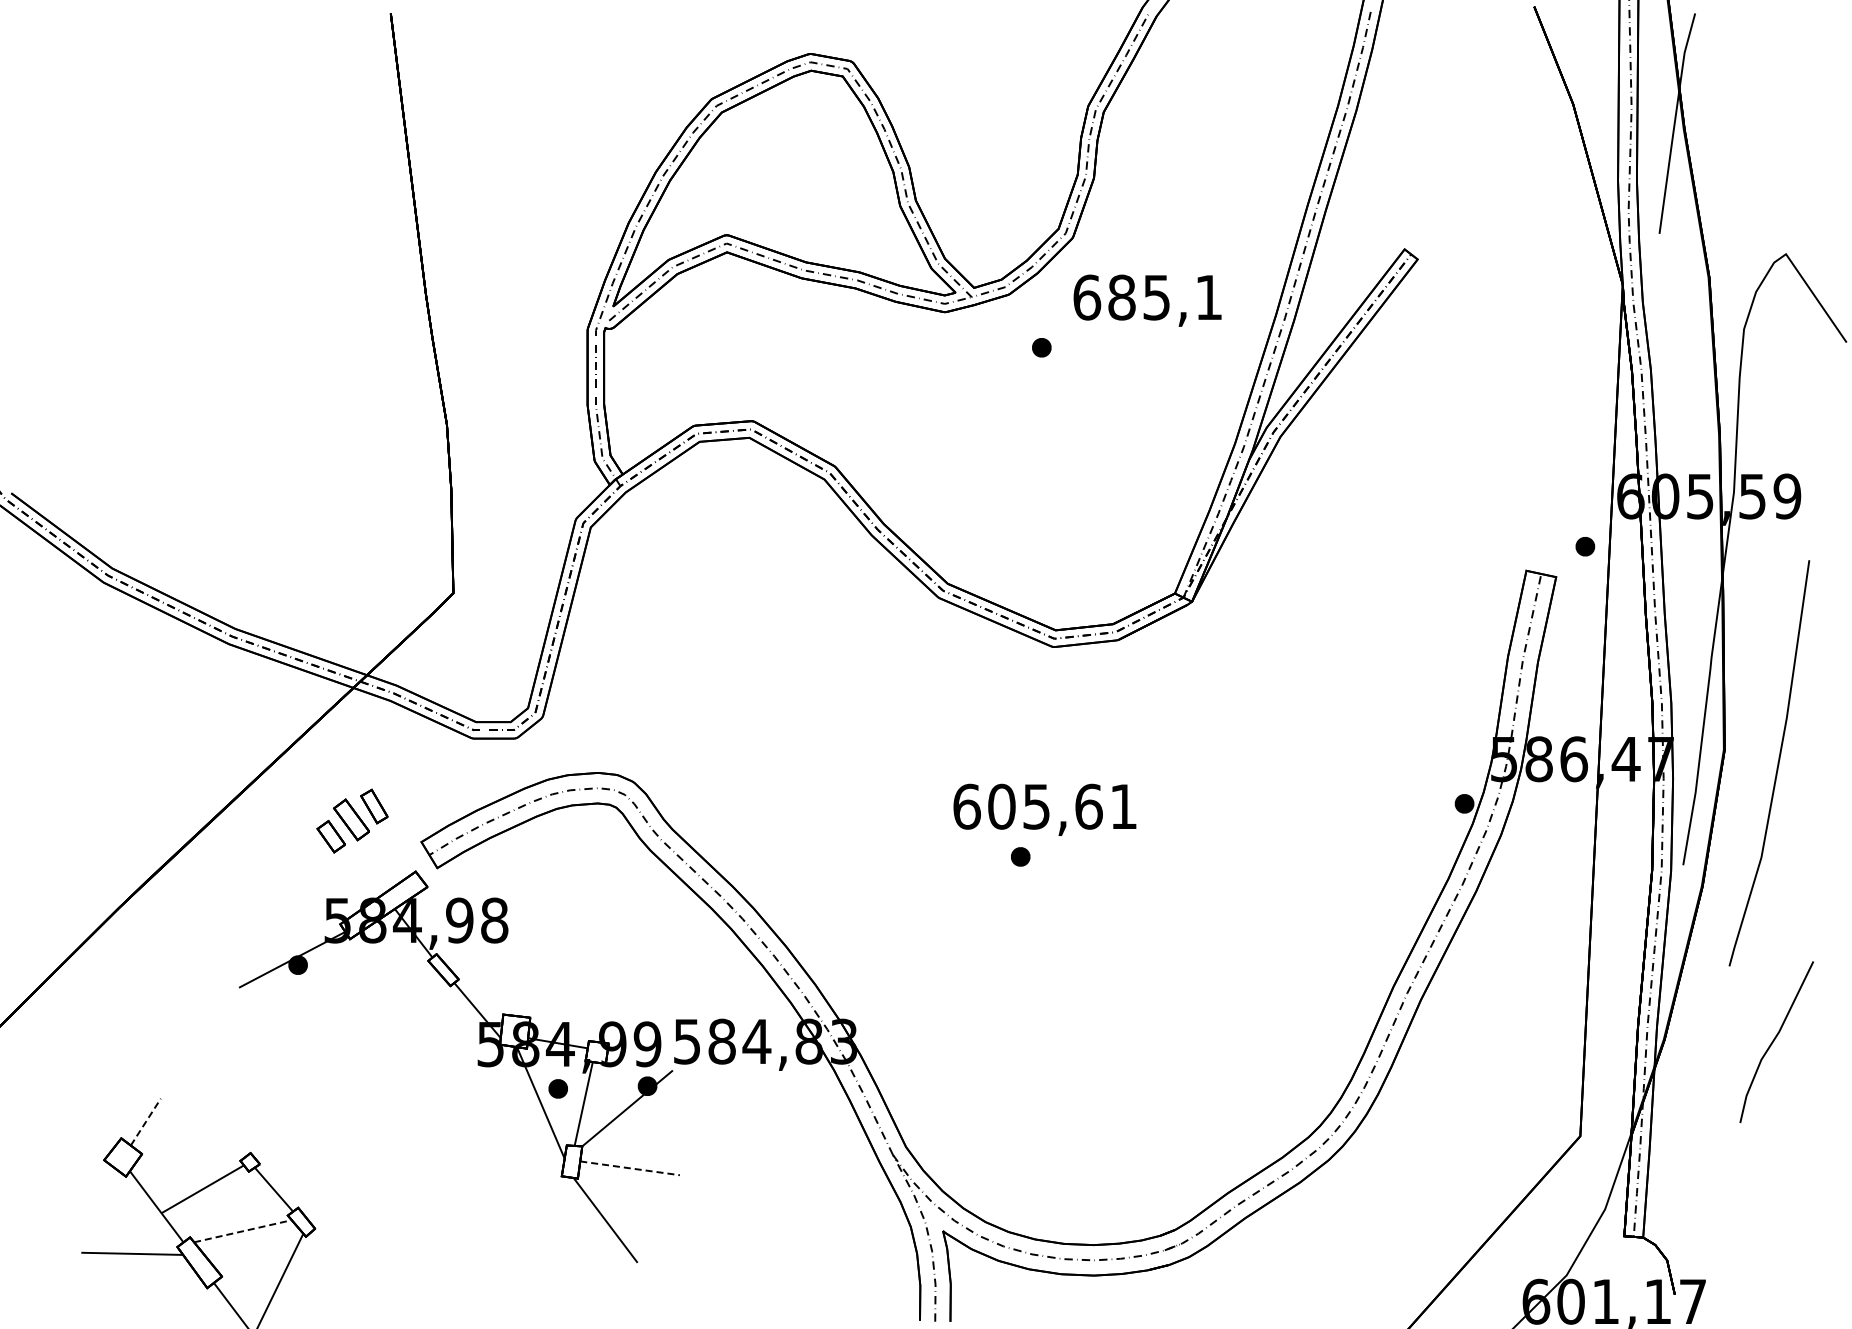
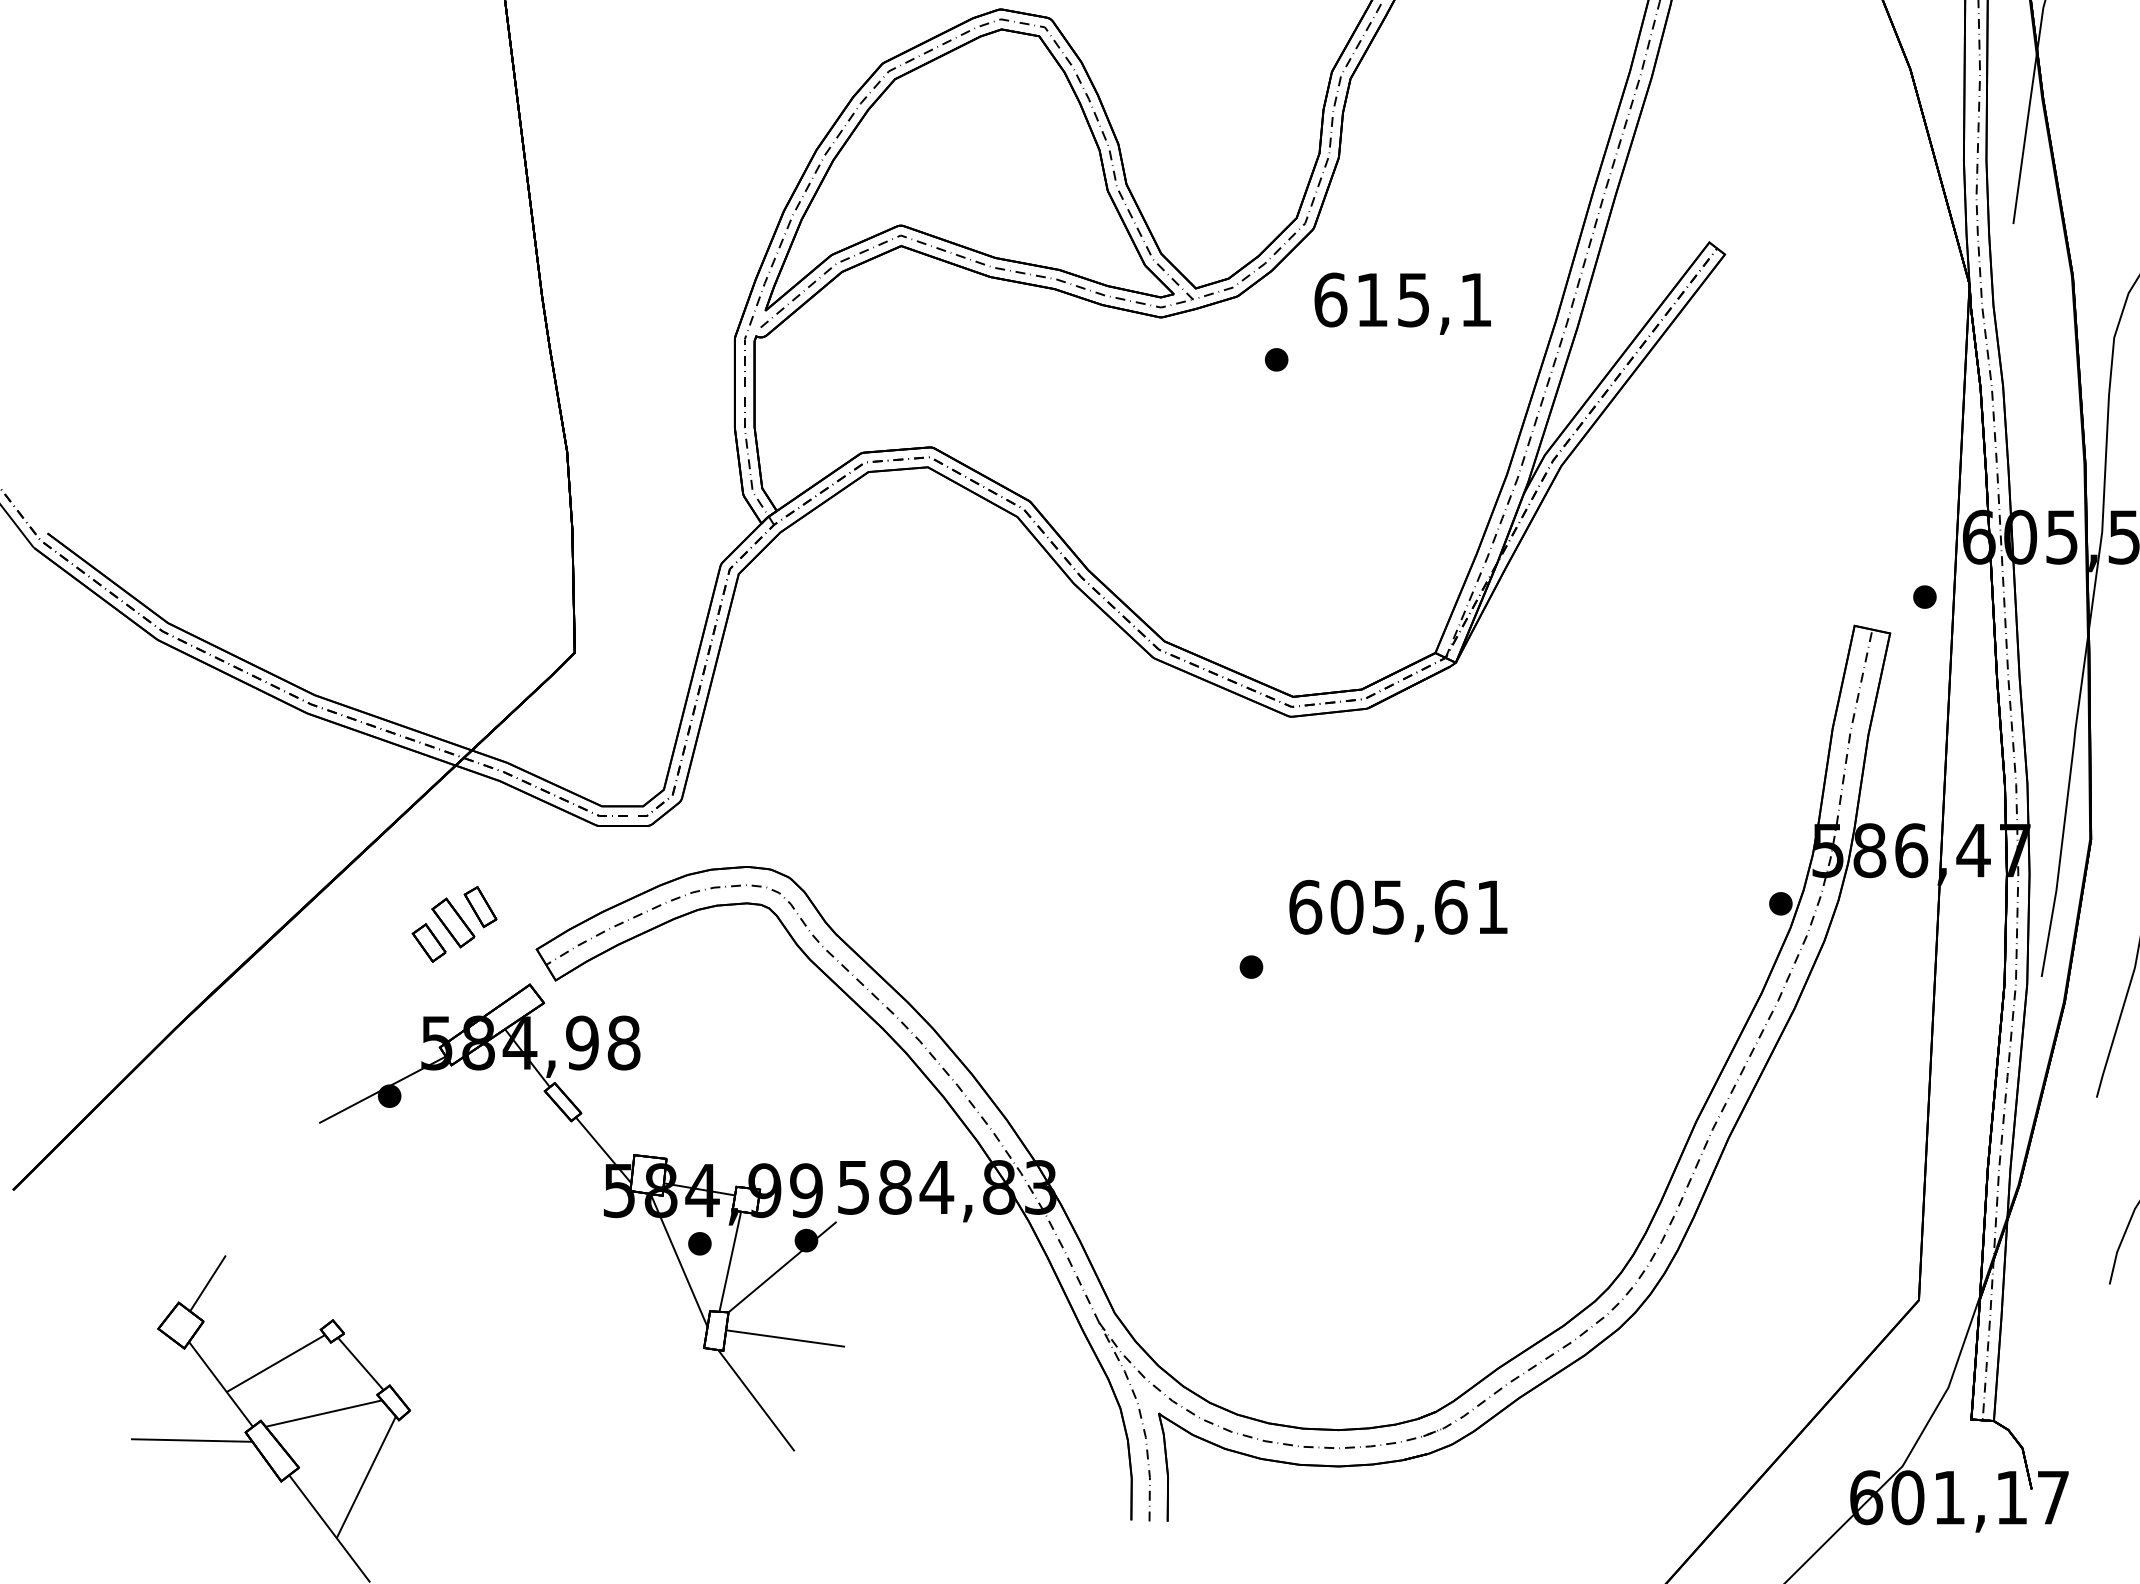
text: (1121, 297) -> (1371, 299), 685,1 -> 615,1
text: (1044, 809) -> (1397, 910), moved
line: (145, 1122) -> (207, 1283), dashed -> solid
line: (630, 1168) -> (786, 1338), dashed -> solid
line: (243, 1231) -> (324, 1413), dashed -> solid

